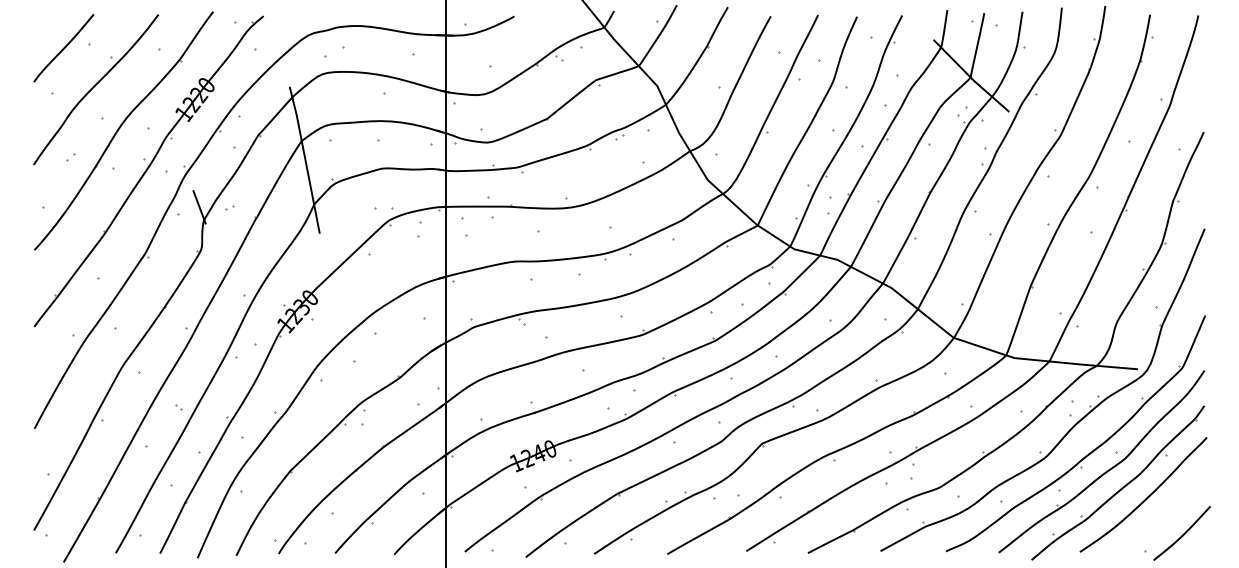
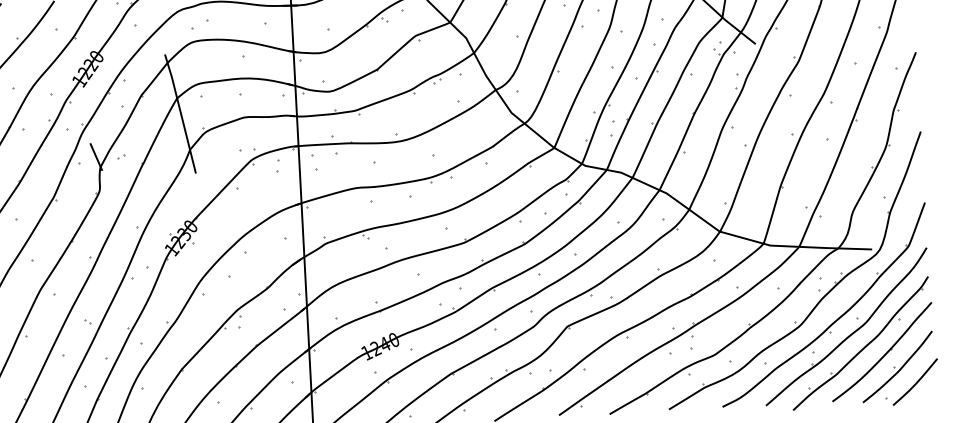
part: (1161, 513) -> (897, 366), added

